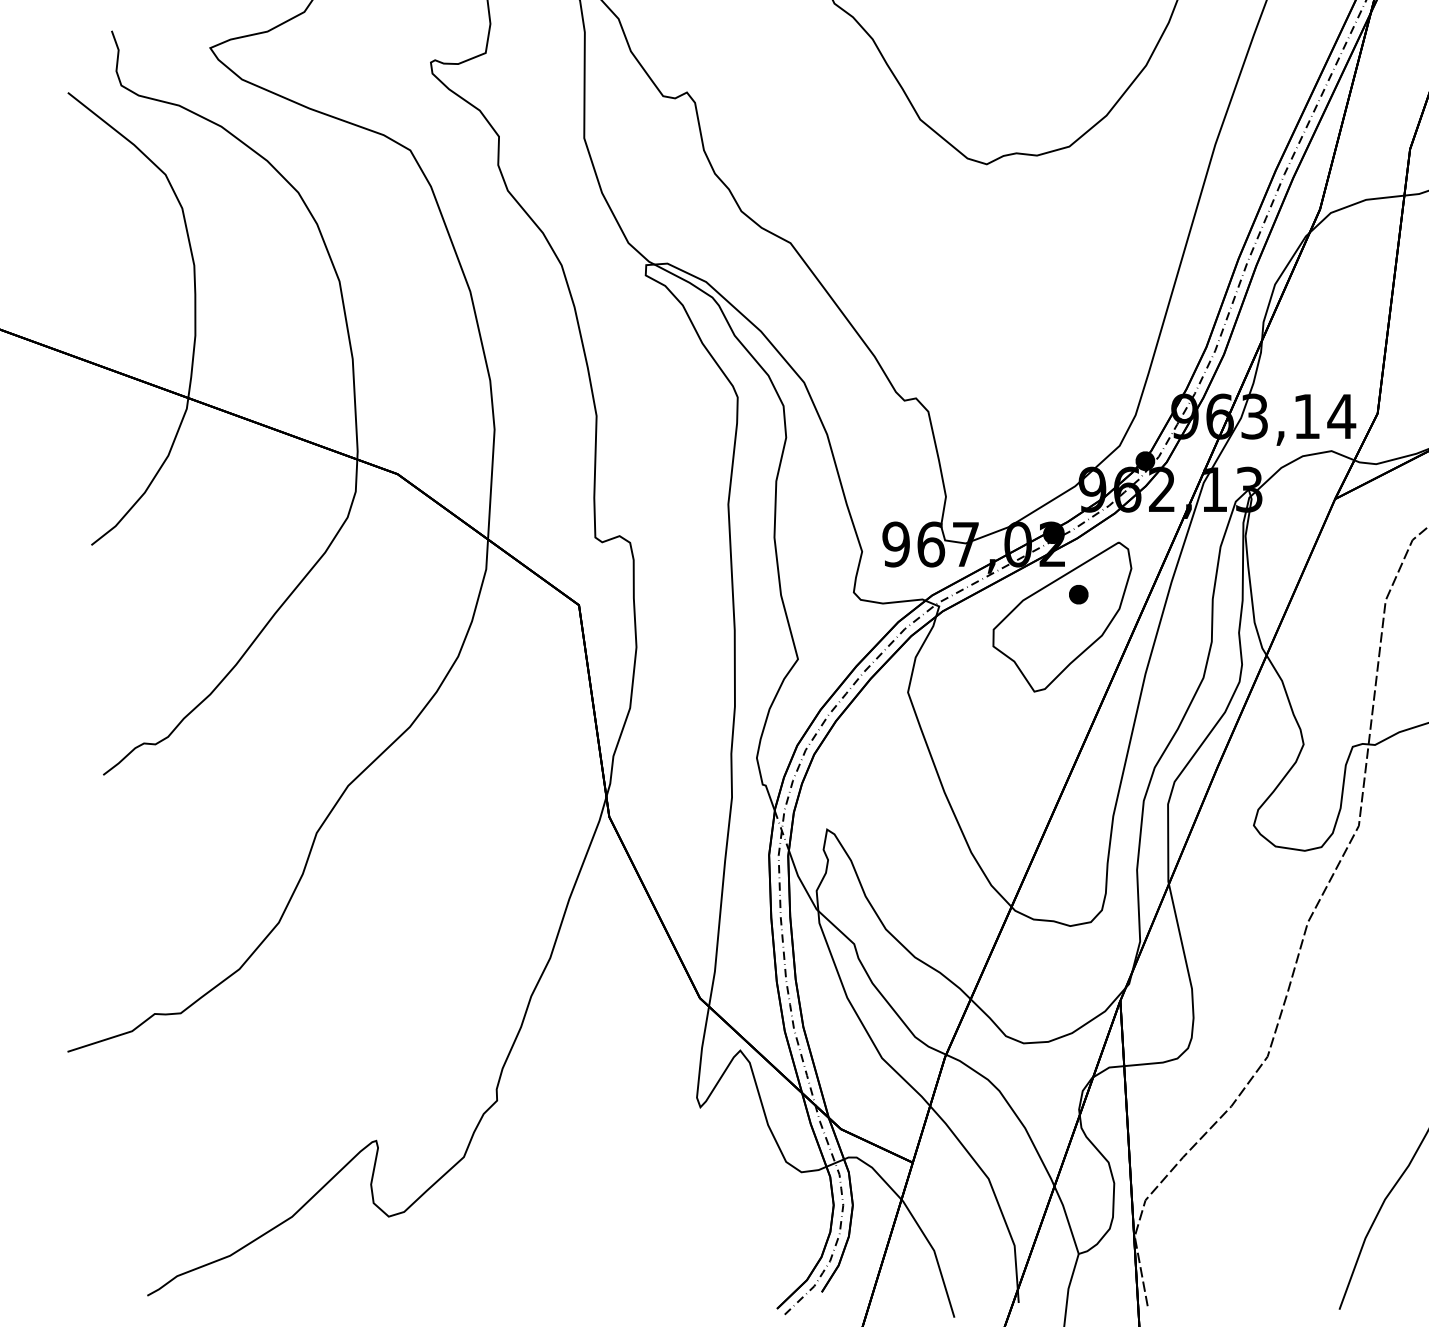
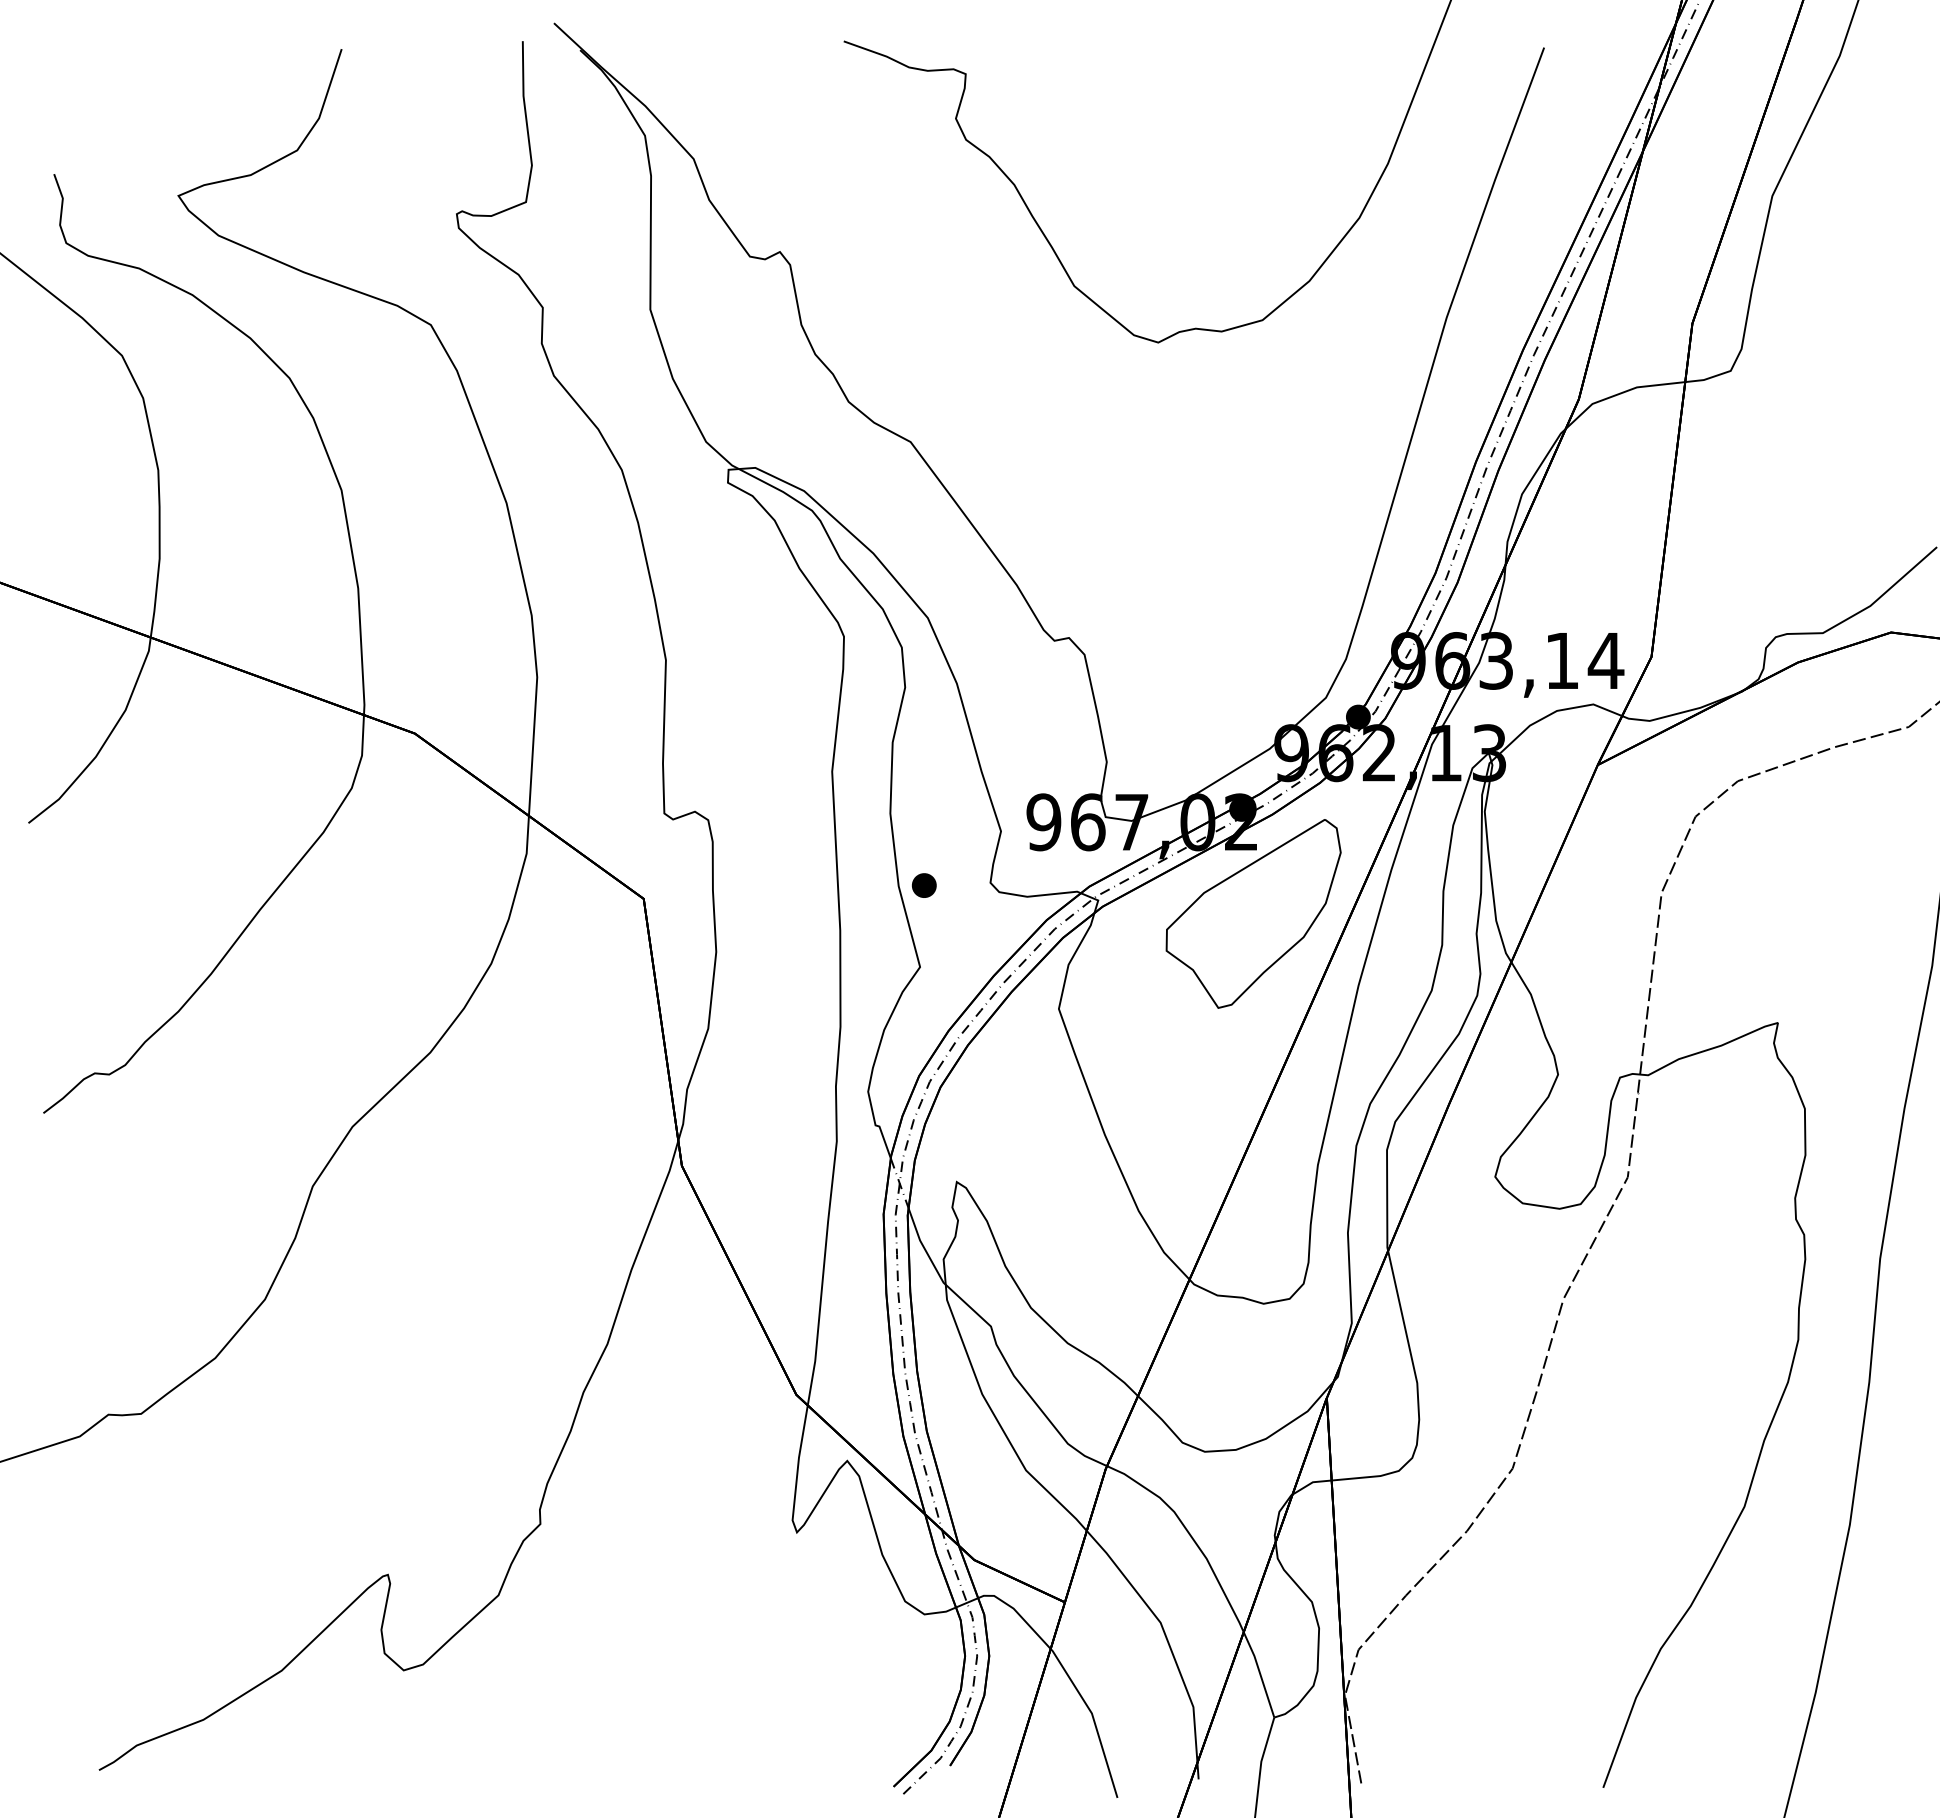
part: (1078, 594) -> (924, 885), moved

